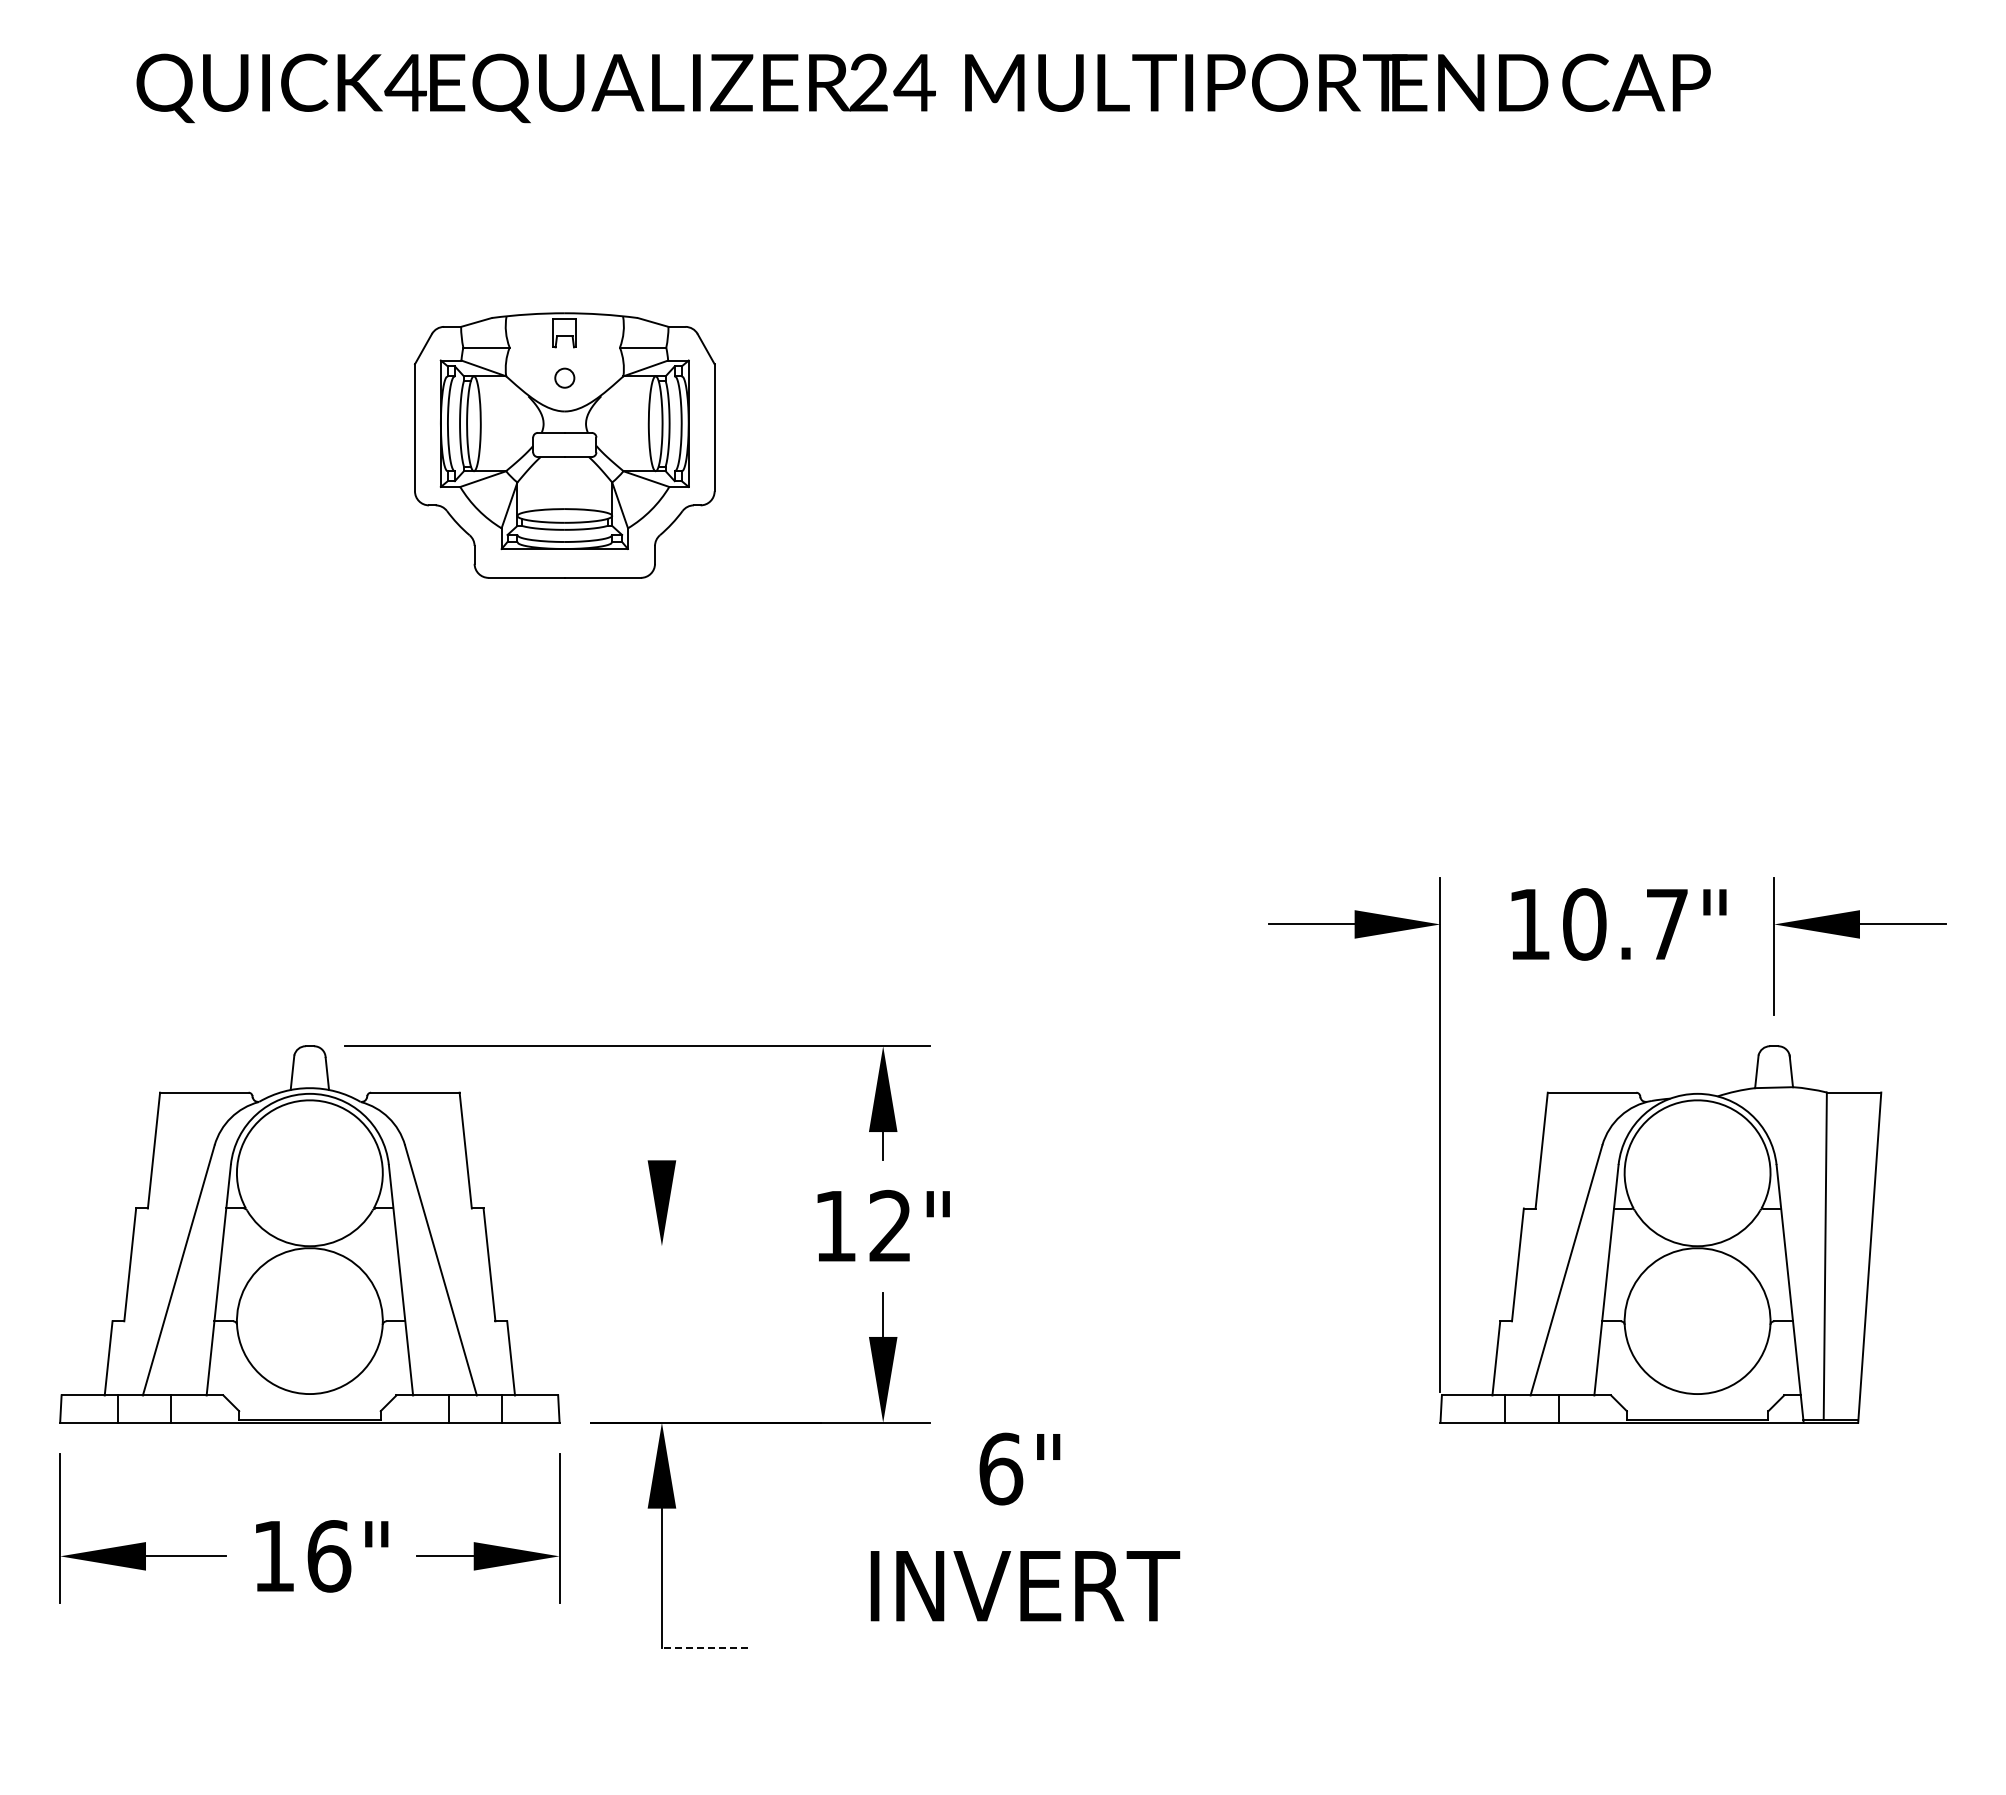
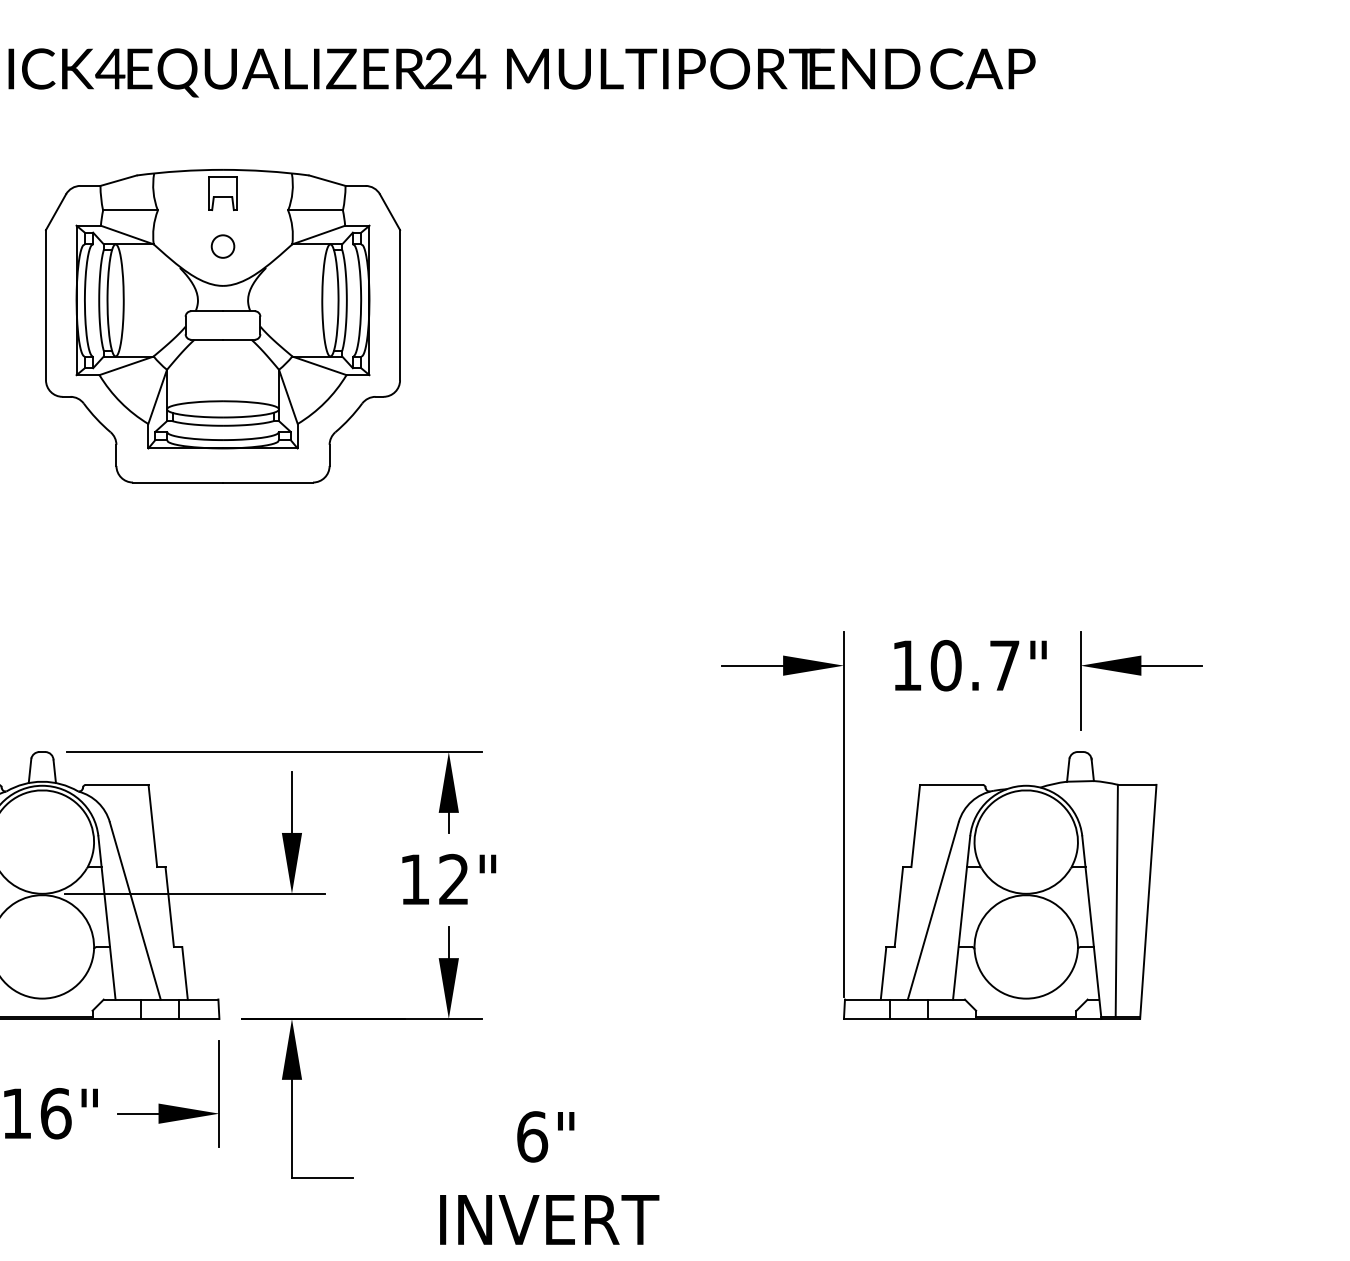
part: (564, 445) -> (222, 326), size x1.67
line: (661, 1117) -> (291, 802), added
line: (524, 1246) -> (194, 894), added
text: (1025, 1526) -> (549, 1177), moved
line: (704, 1647) -> (322, 1178), dashed -> solid

